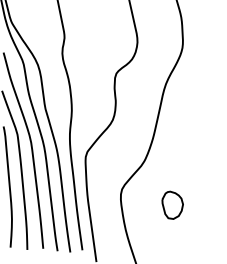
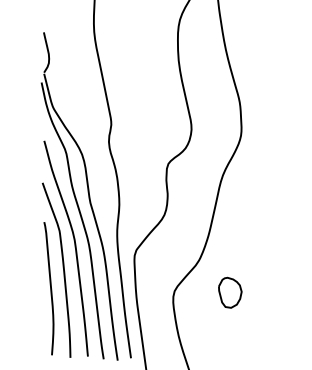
part: (172, 205) -> (230, 292), moved

